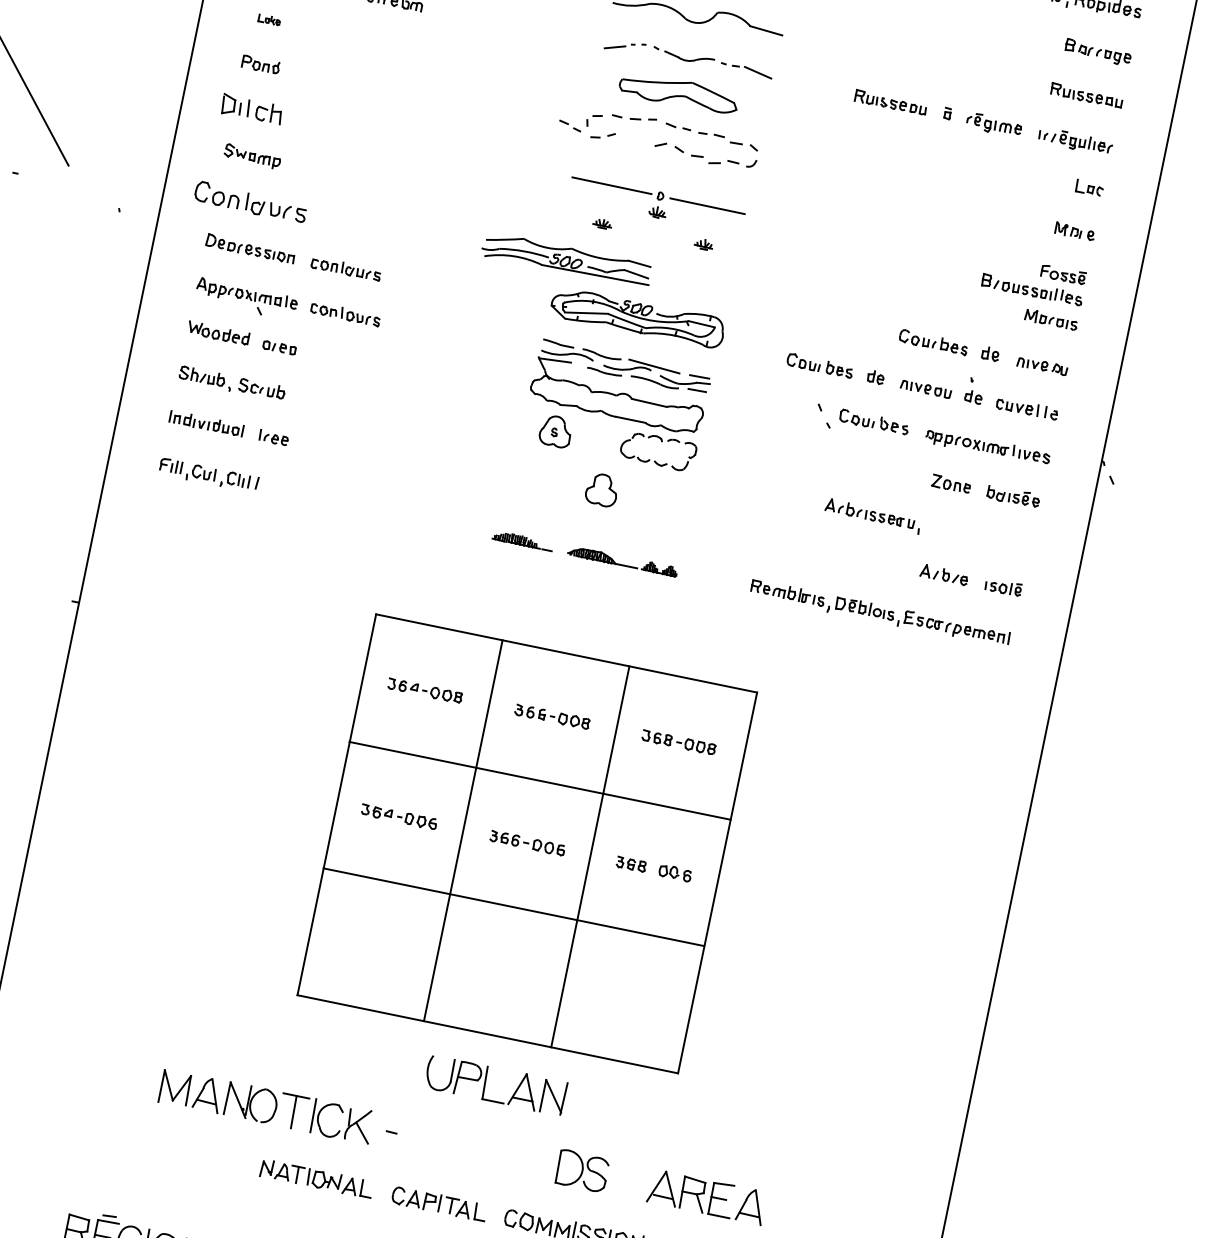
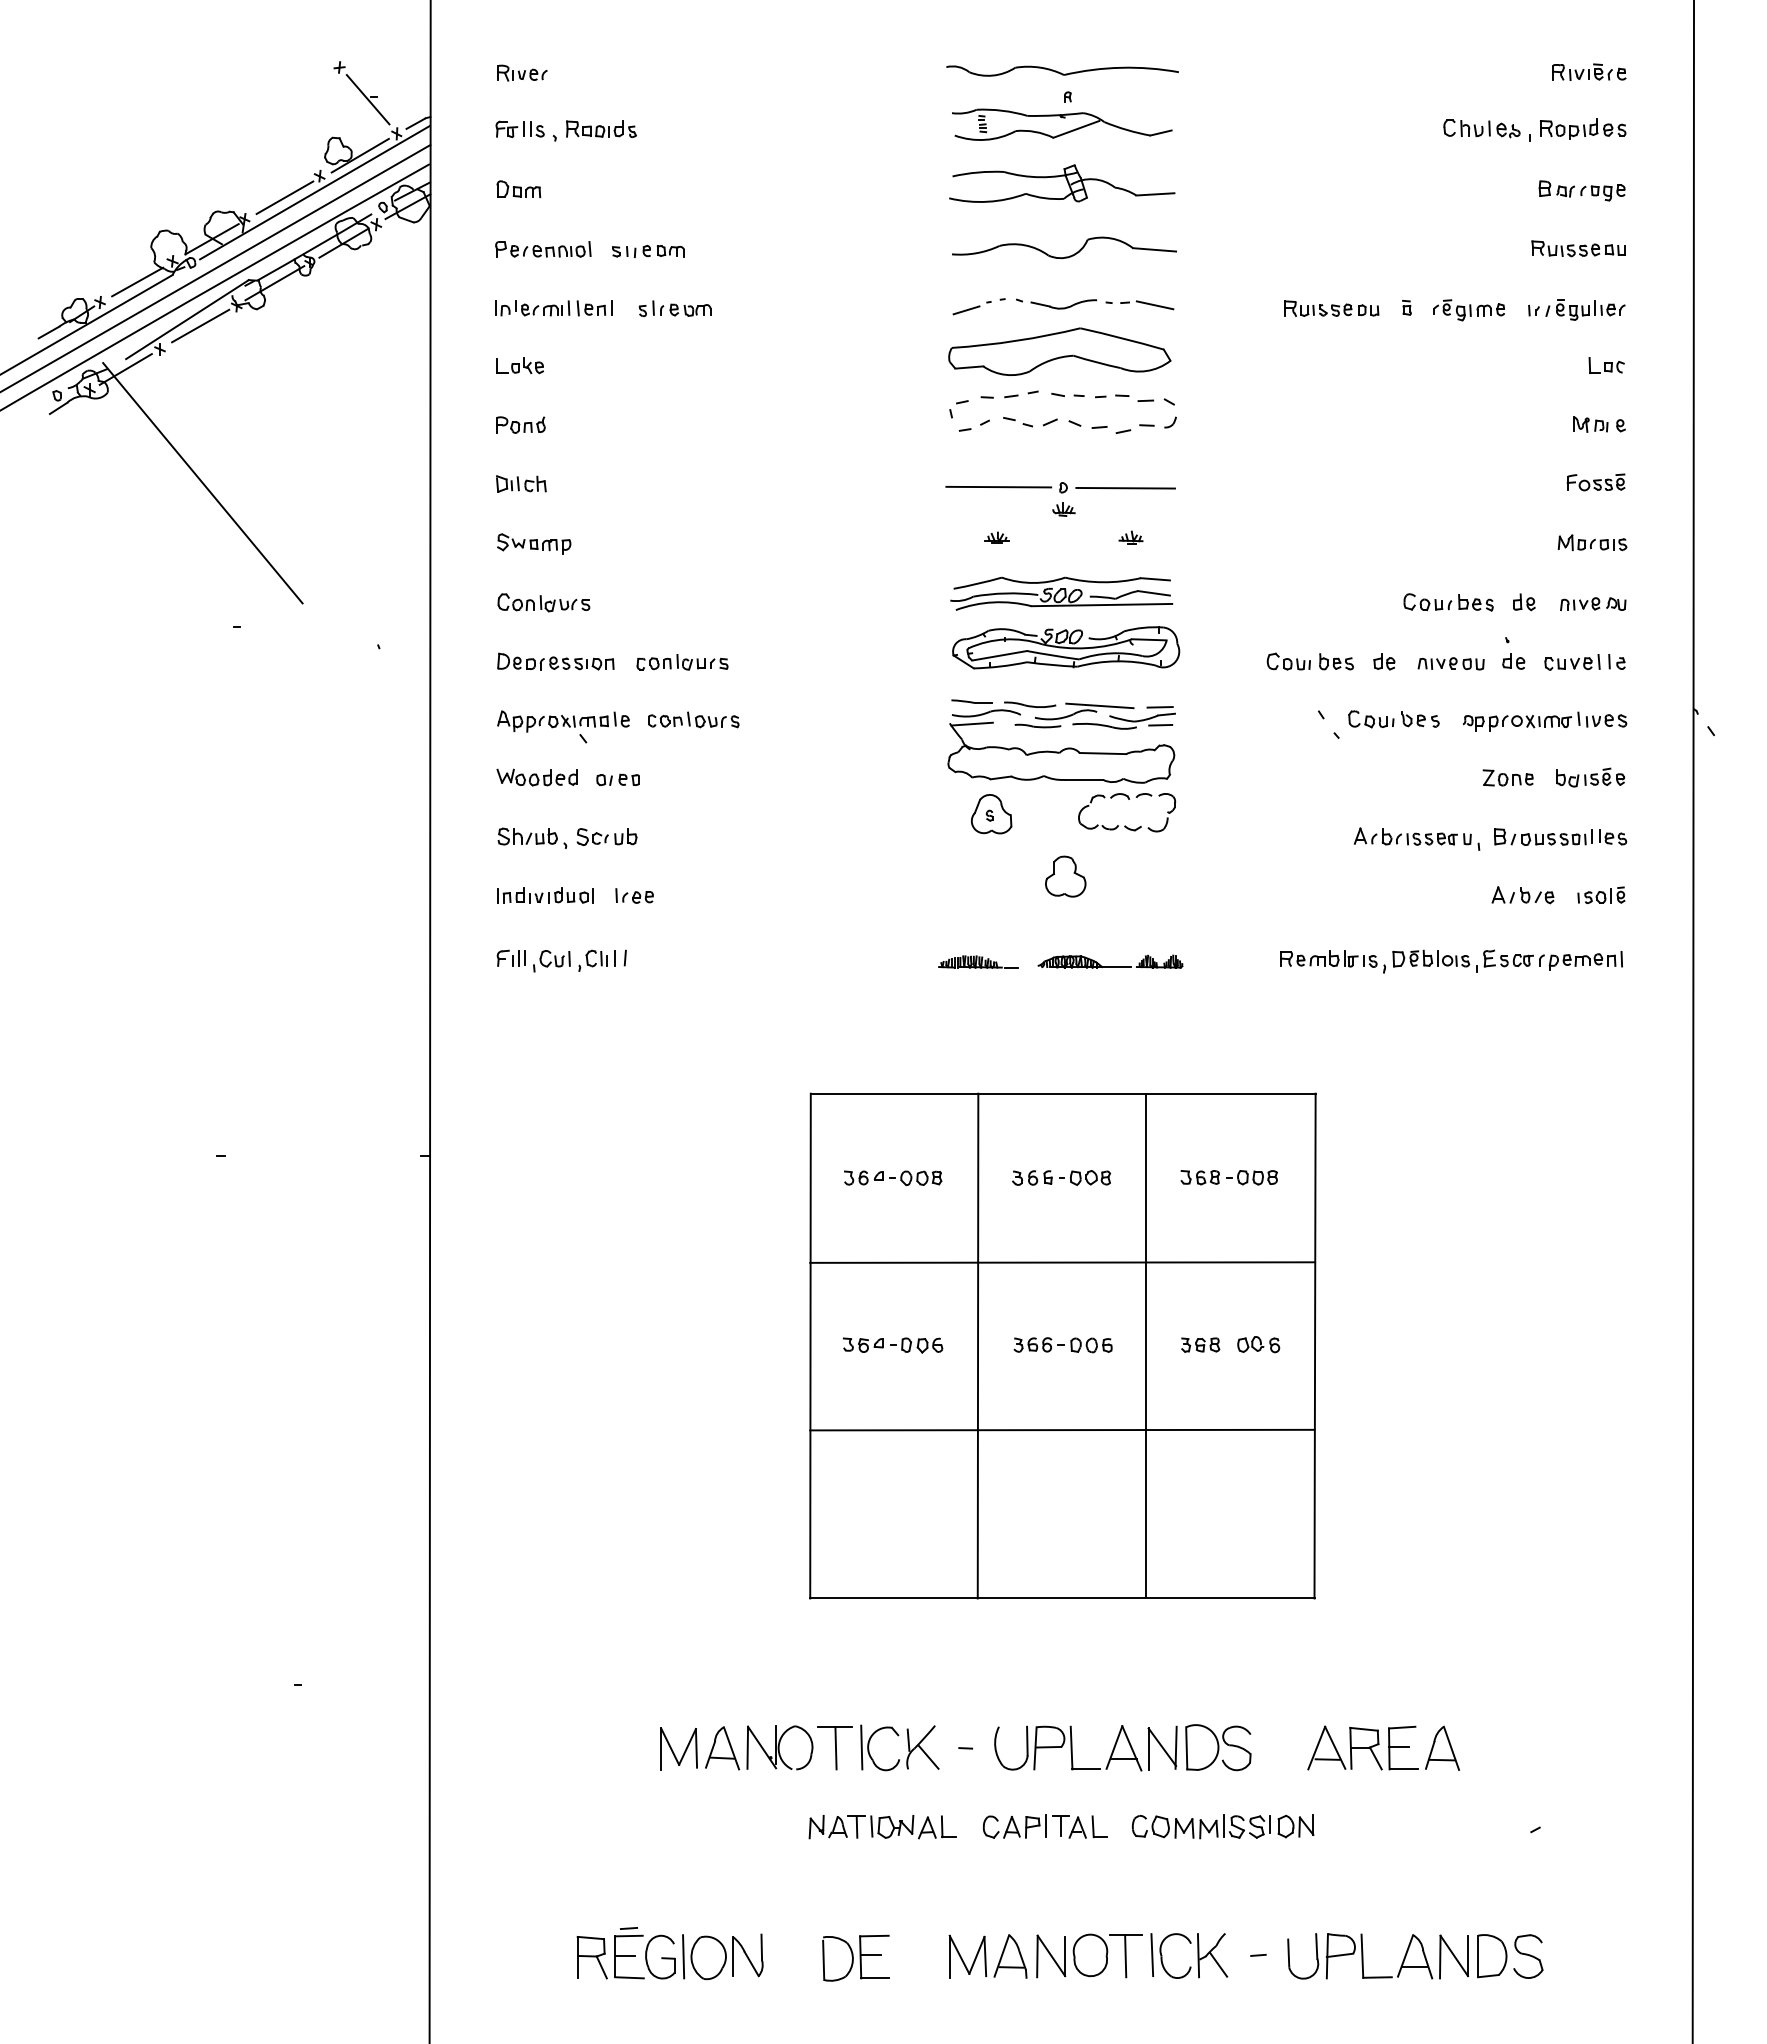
part: (269, 19) -> (519, 365), size x1.67
part: (678, 92) -> (1059, 351), size x1.43
part: (252, 109) -> (521, 483), size x0.62
part: (569, 126) -> (1017, 422), moved
part: (250, 202) -> (543, 602), size x0.62
part: (566, 260) -> (1061, 593), moved
part: (1032, 289) -> (1560, 836), moved
part: (485, 1083) -> (1072, 1748), moved

